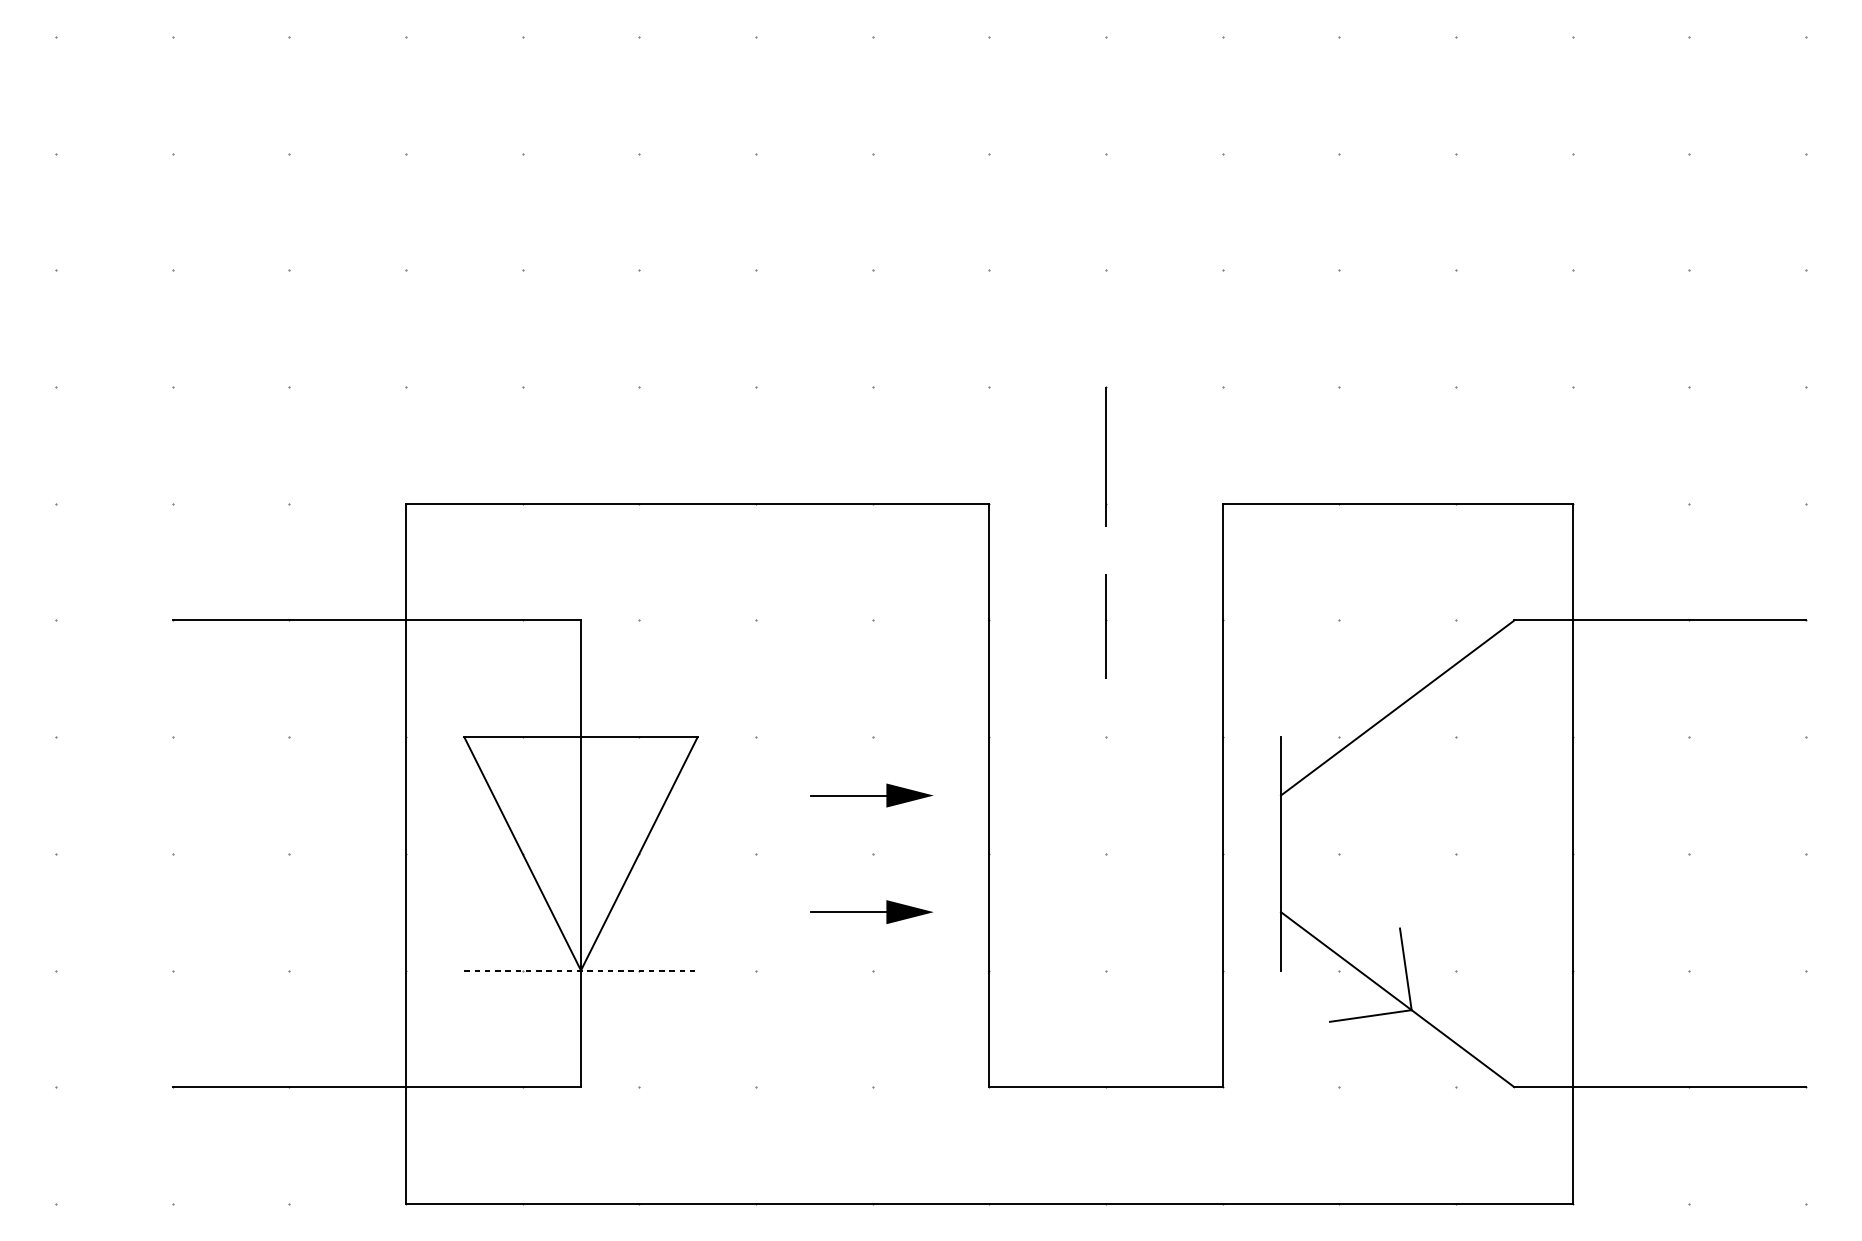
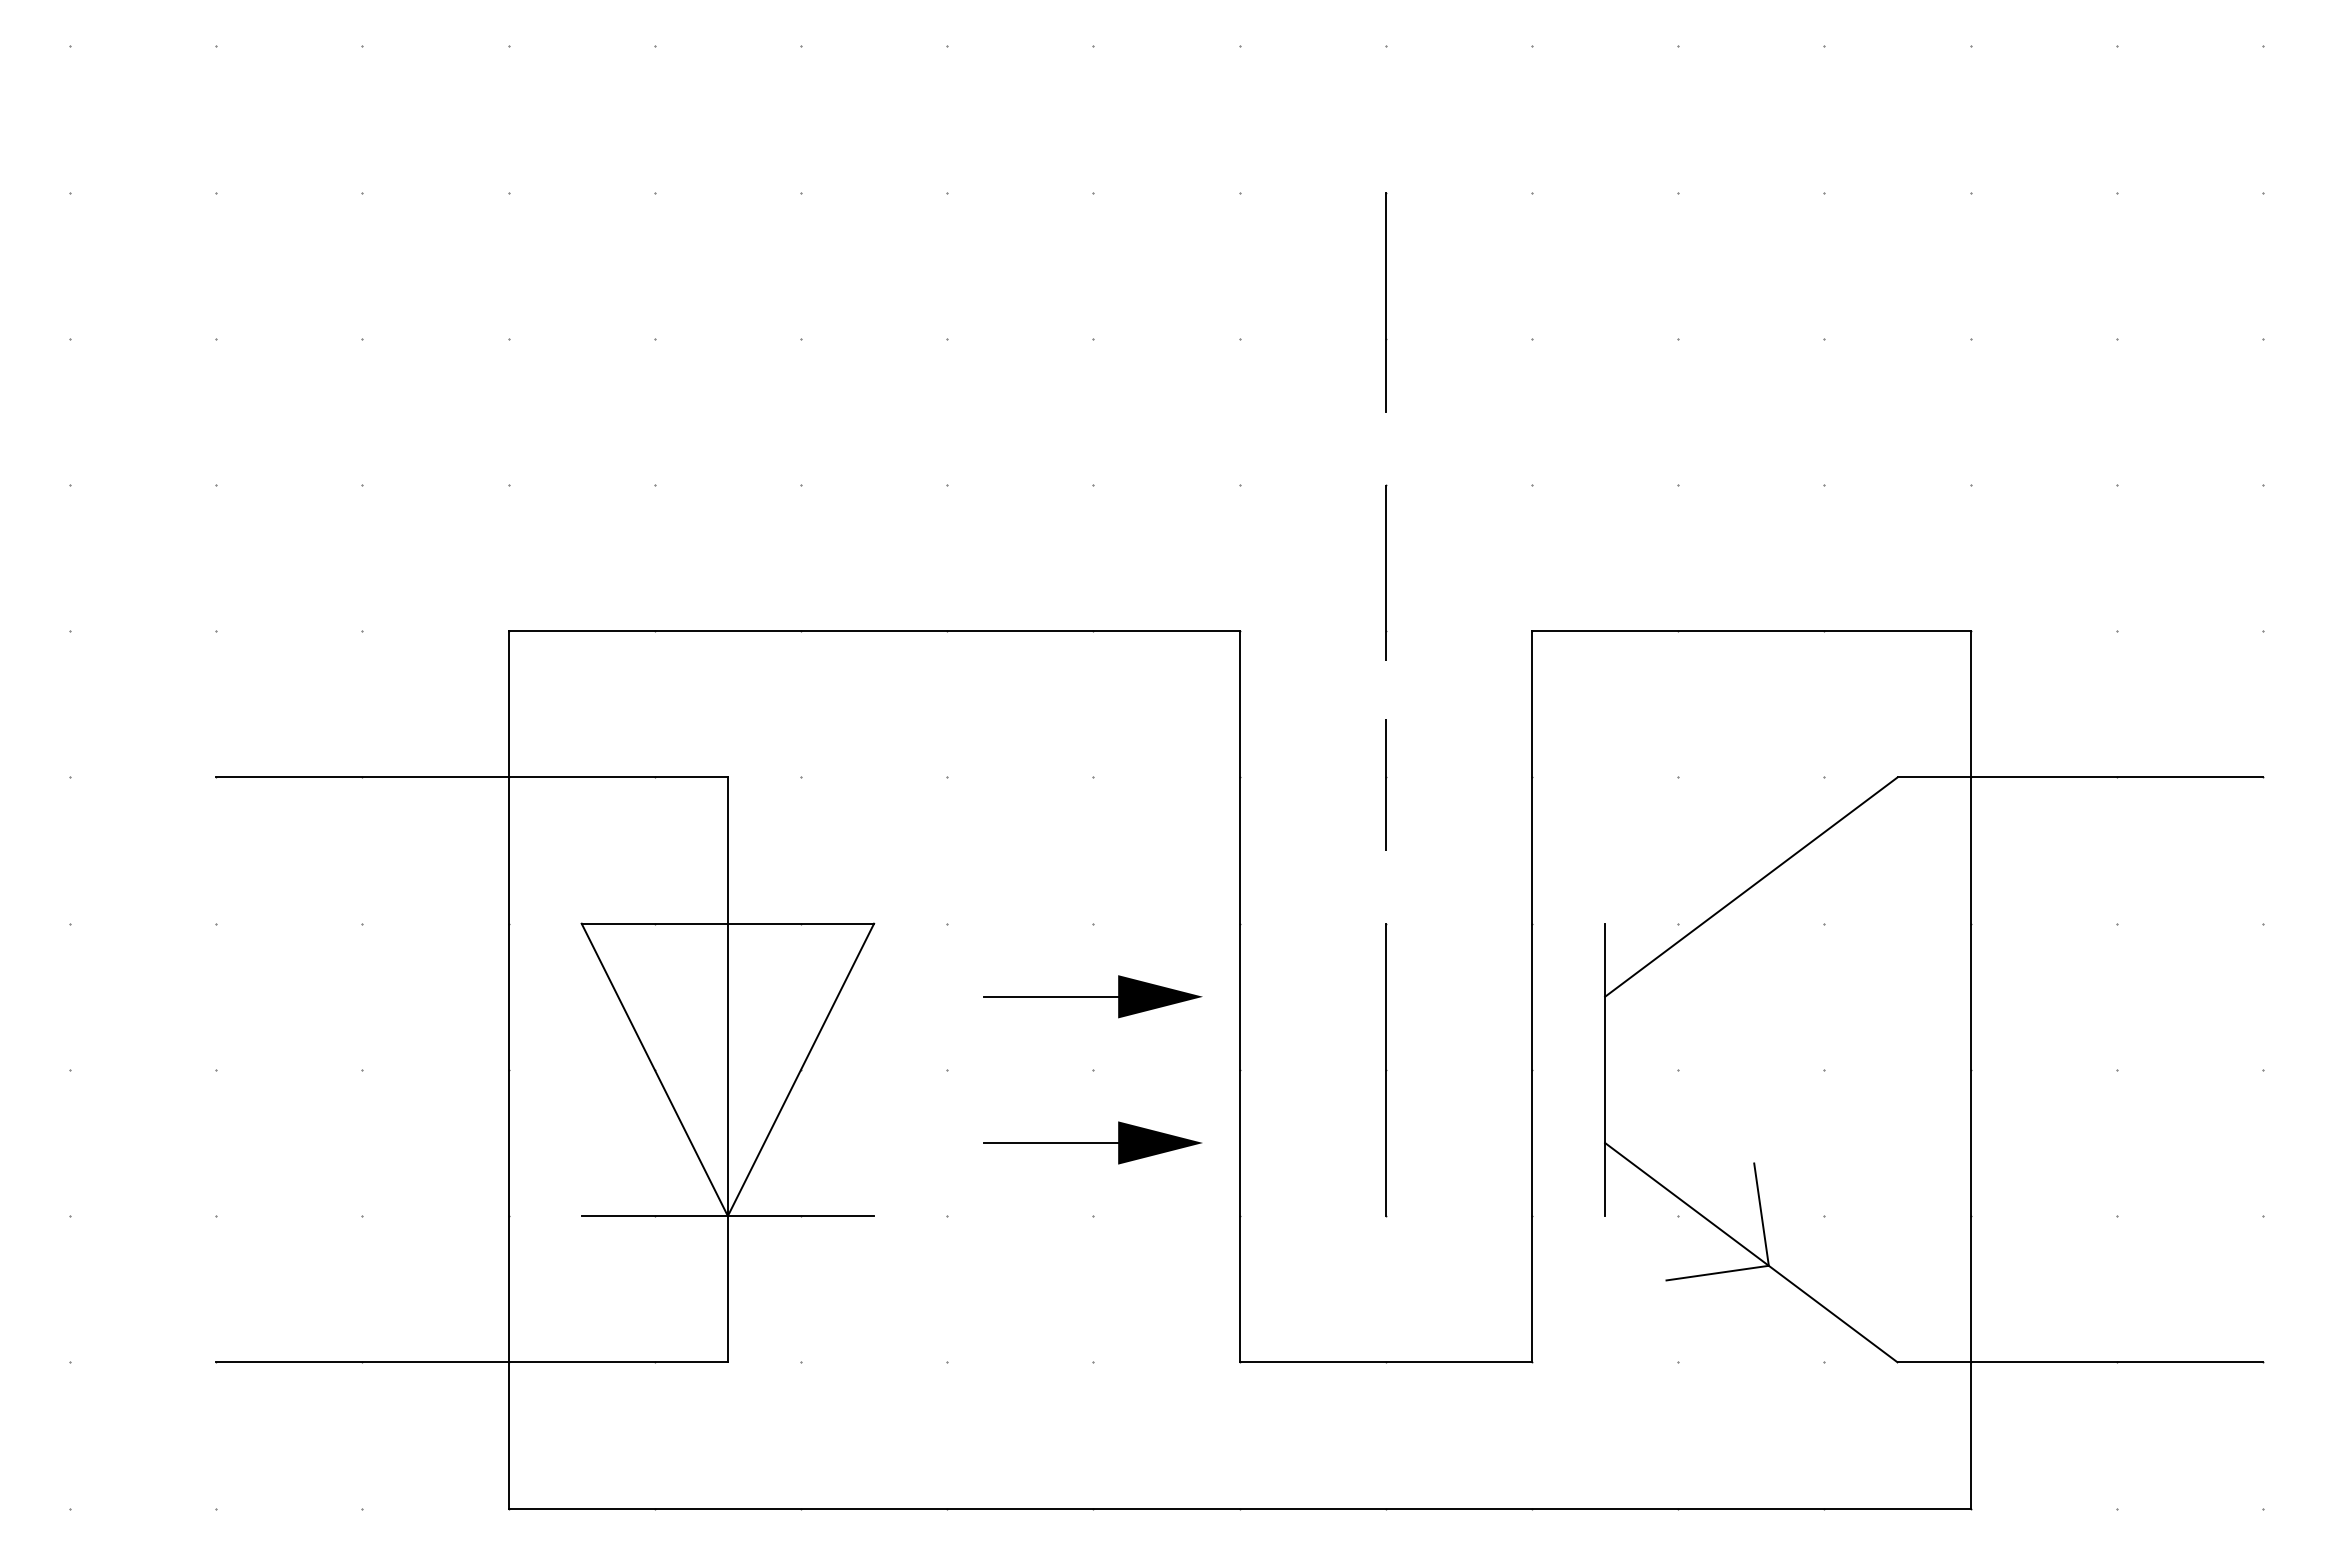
line: (1105, 240) -> (1385, 301), added
part: (871, 795) -> (1092, 996), size x1.43
line: (1105, 853) -> (1385, 1069), added
part: (871, 911) -> (1092, 1142), size x1.43
line: (581, 970) -> (728, 1216), dashed -> solid

